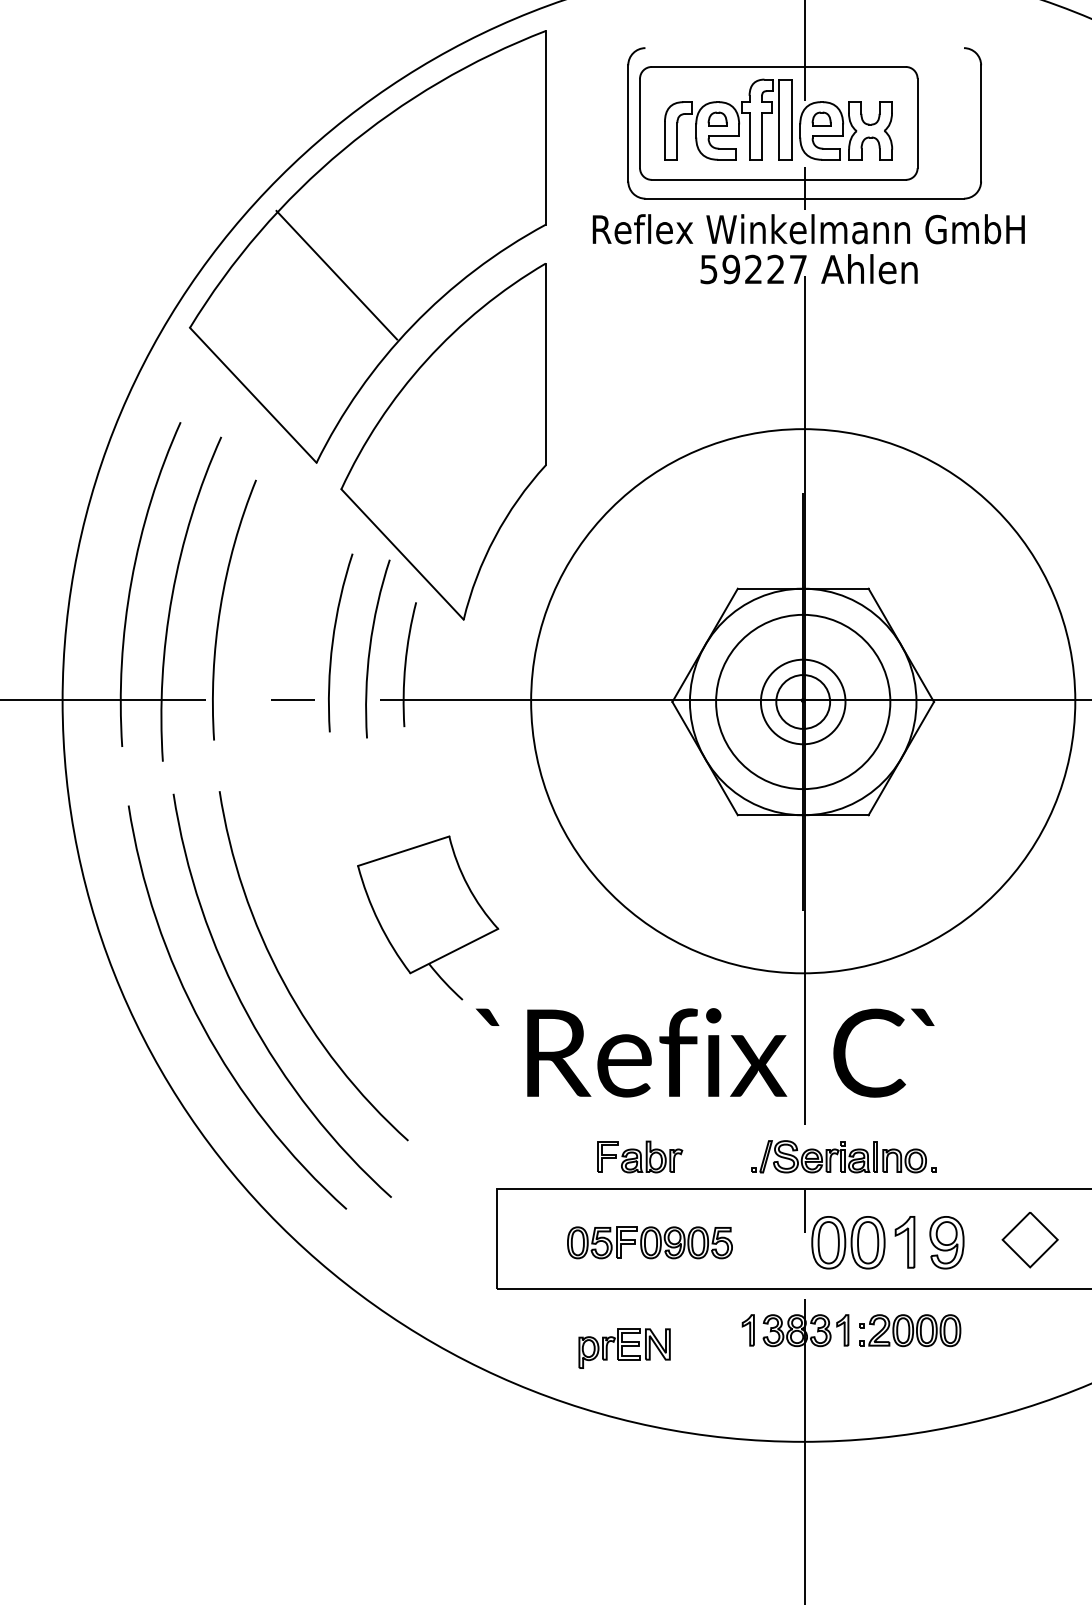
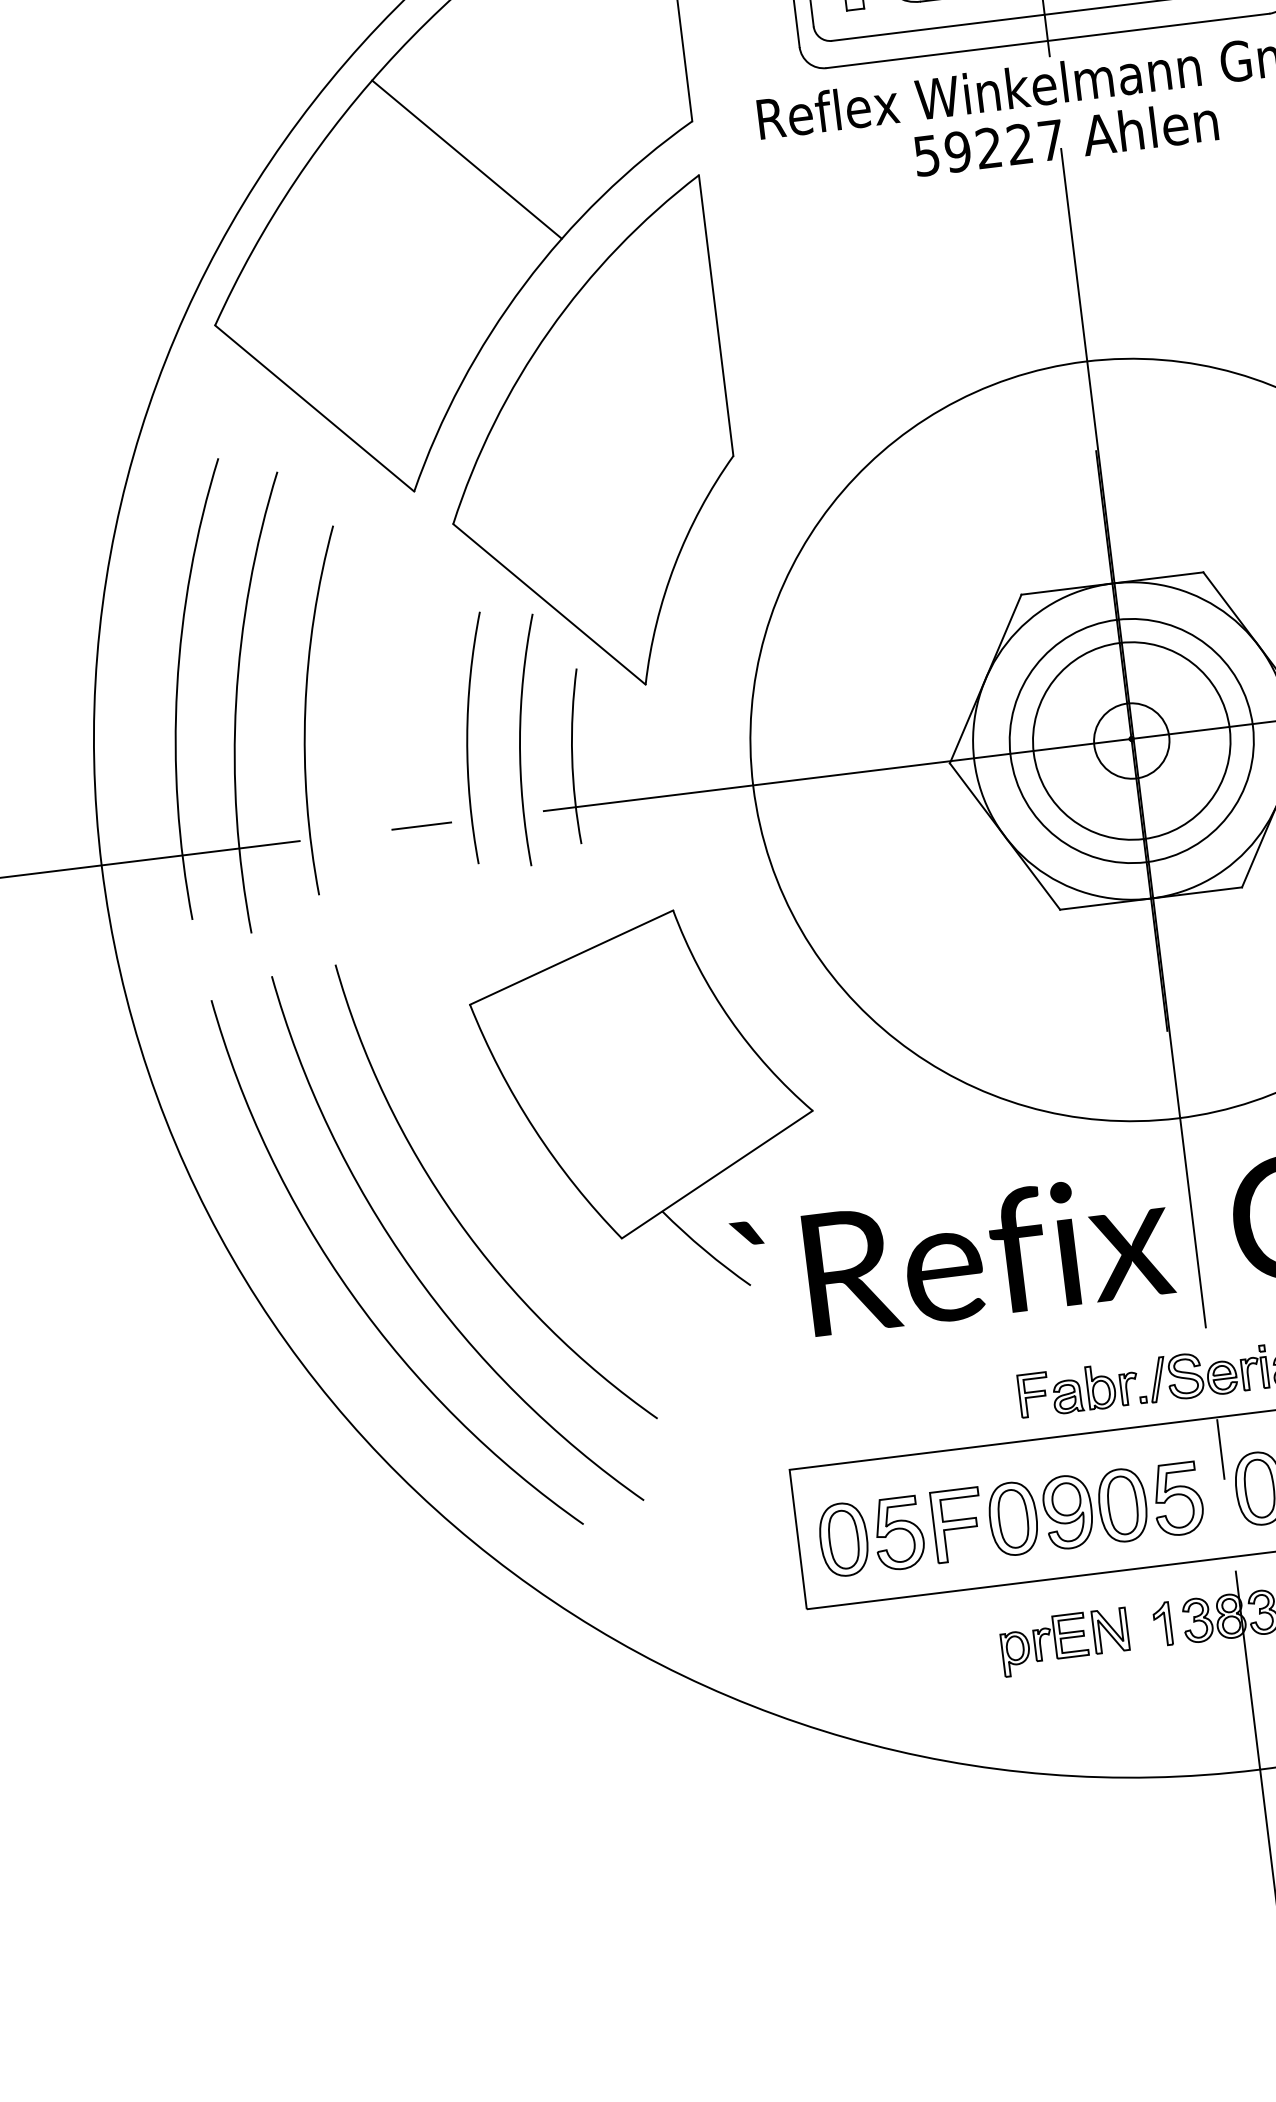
line: (336, 274) -> (466, 158), moved
circle: (802, 701) -> (1130, 740), size x1.67
part: (427, 917) -> (646, 1104), size x1.67
part: (640, 1156) -> (1079, 1389), moved
part: (649, 1242) -> (1010, 1518), size x1.67
part: (624, 1348) -> (1064, 1642), moved

